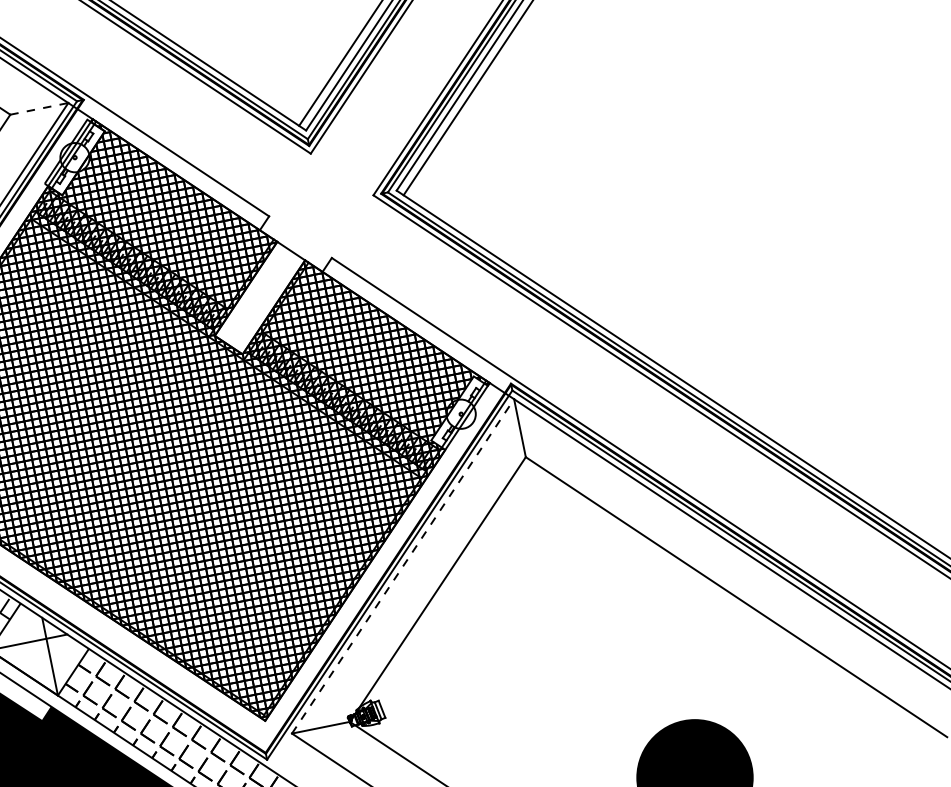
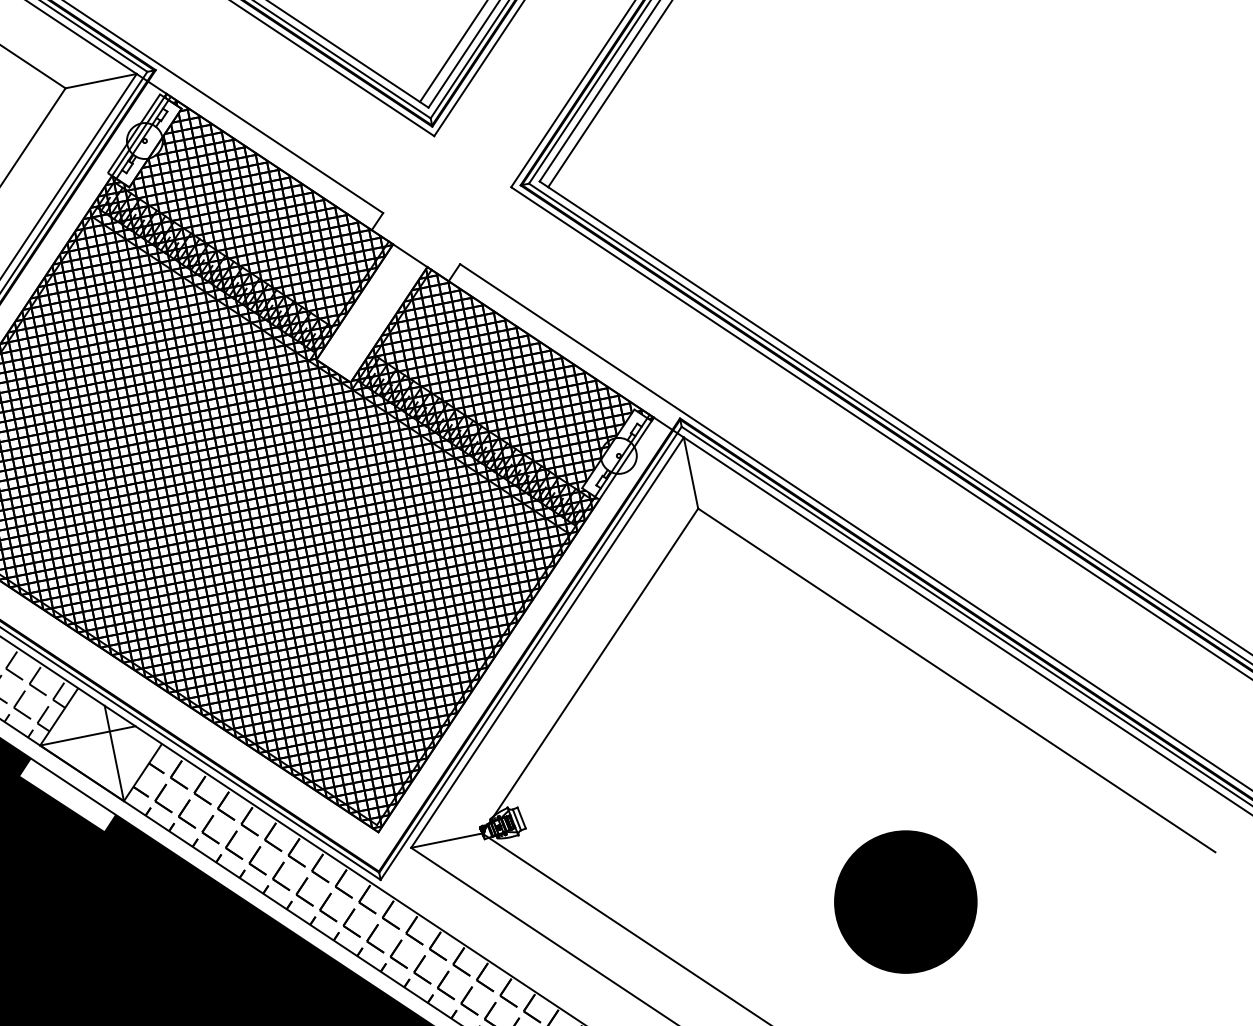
line: (39, 109) -> (101, 81), dashed -> solid
line: (403, 566) -> (547, 642), dashed -> solid

